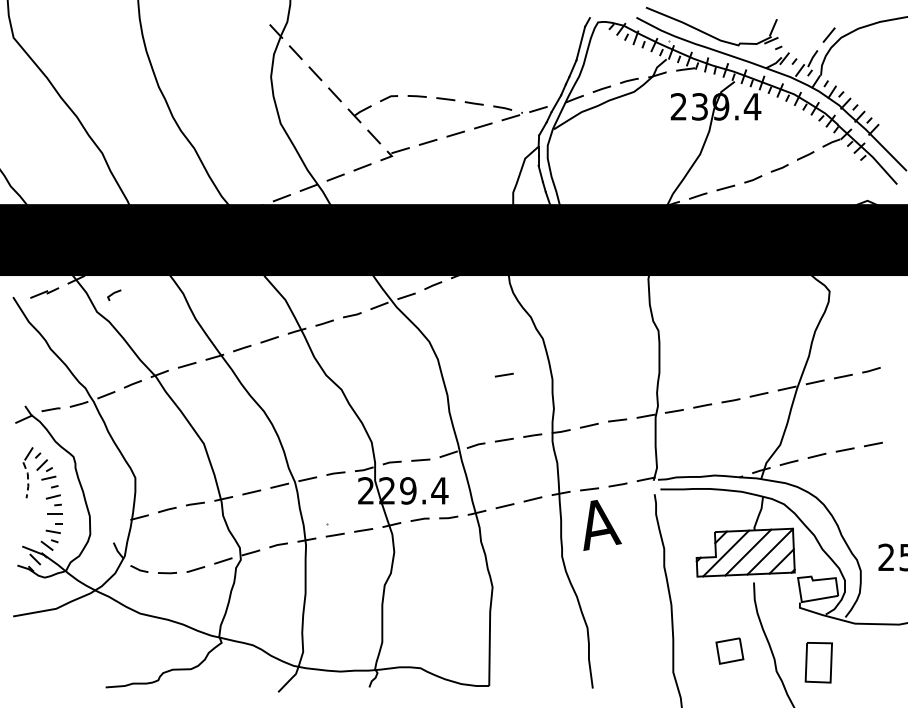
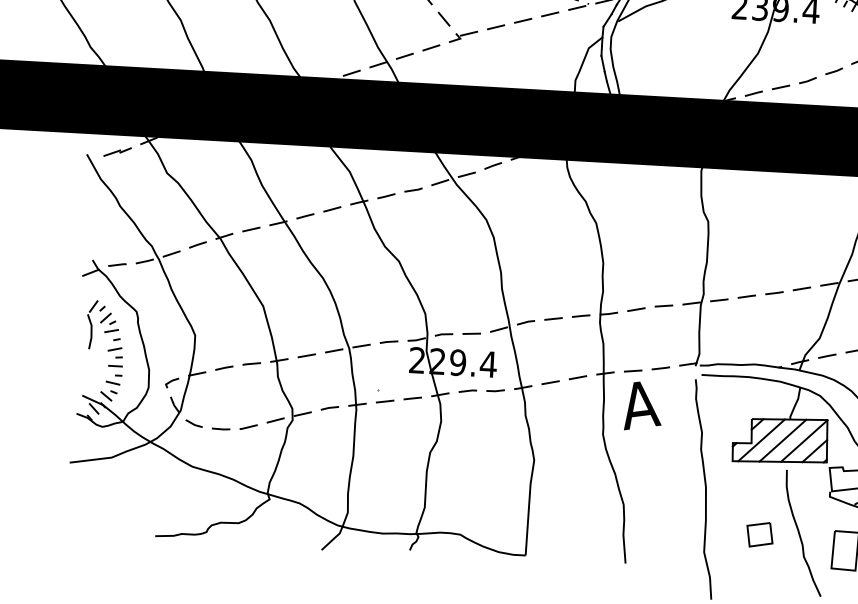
line: (114, 293) -> (172, 381), moved
line: (503, 374) -> (556, 255), removed
line: (28, 480) -> (91, 332), dashed -> solid

